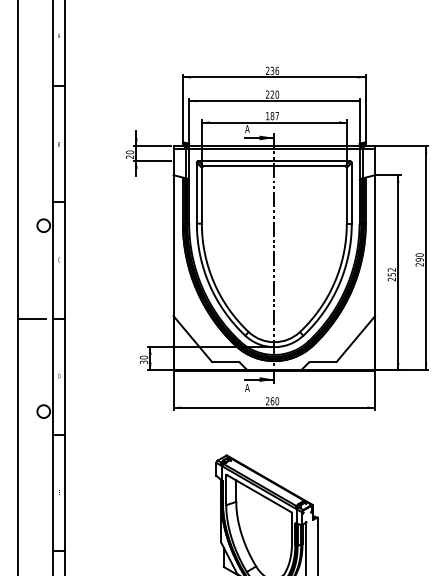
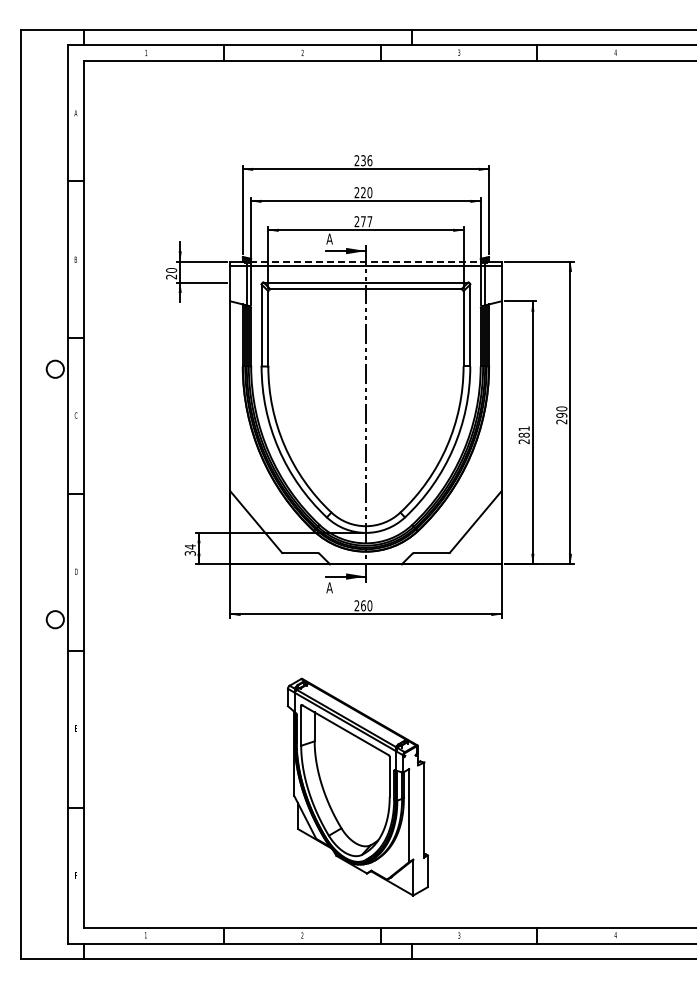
text: (269, 116) -> (359, 221), 187 -> 277
line: (274, 145) -> (366, 261), solid -> dashed
text: (391, 271) -> (523, 431), 252 -> 281
line: (32, 318) -> (39, 494), removed
text: (143, 357) -> (189, 546), 30 -> 34

